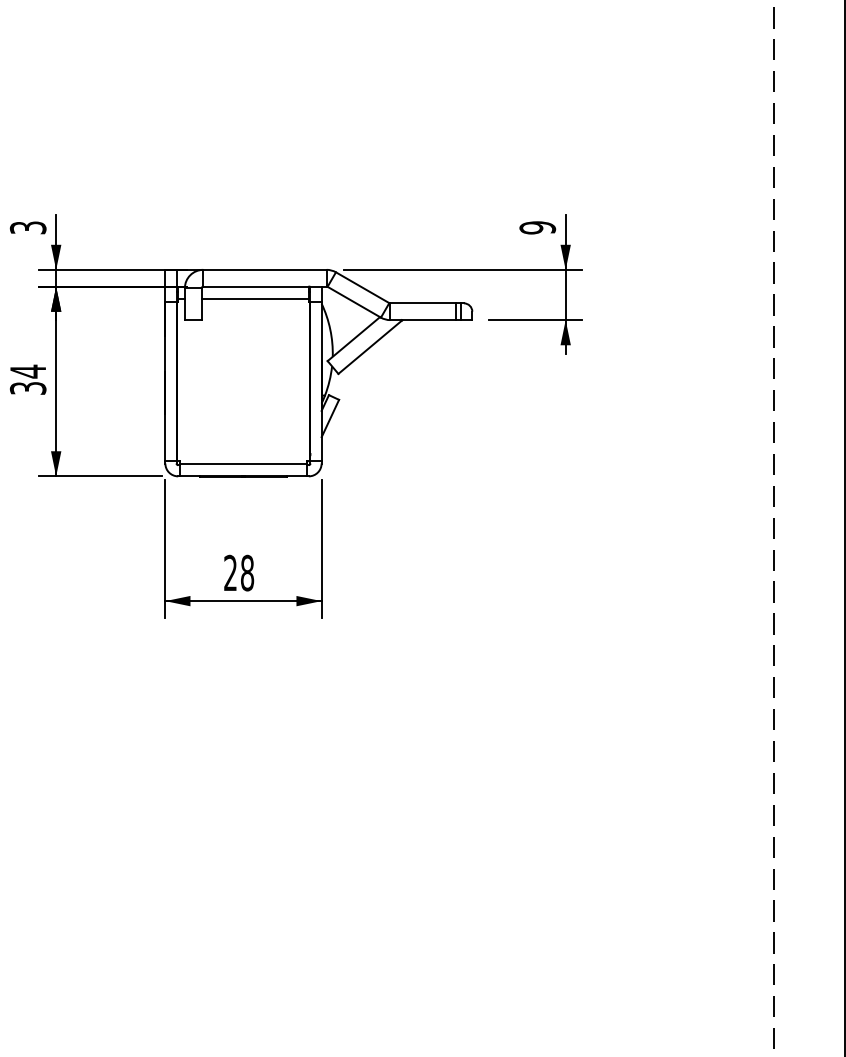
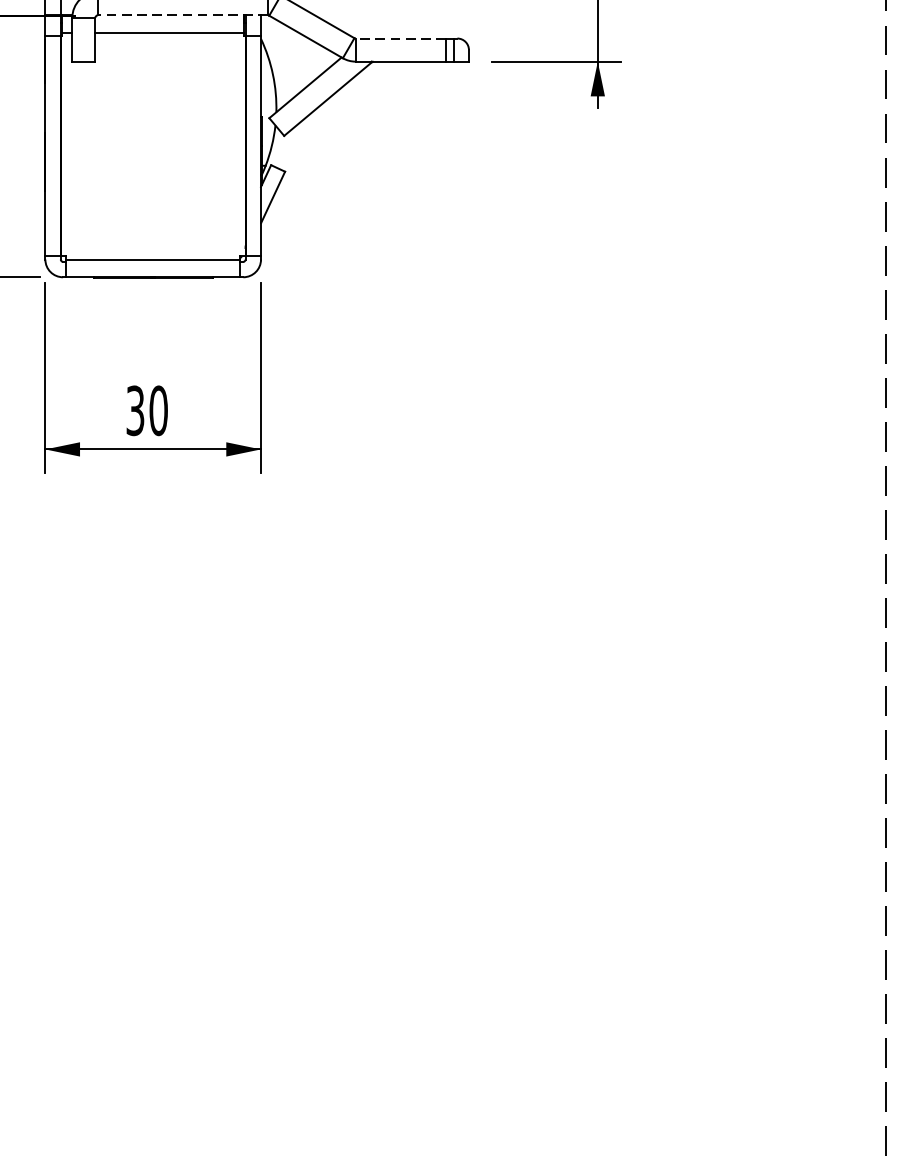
line: (265, 286) -> (183, 15), solid -> dashed
line: (422, 303) -> (400, 38), solid -> dashed
text: (239, 573) -> (147, 411), 28 -> 30

